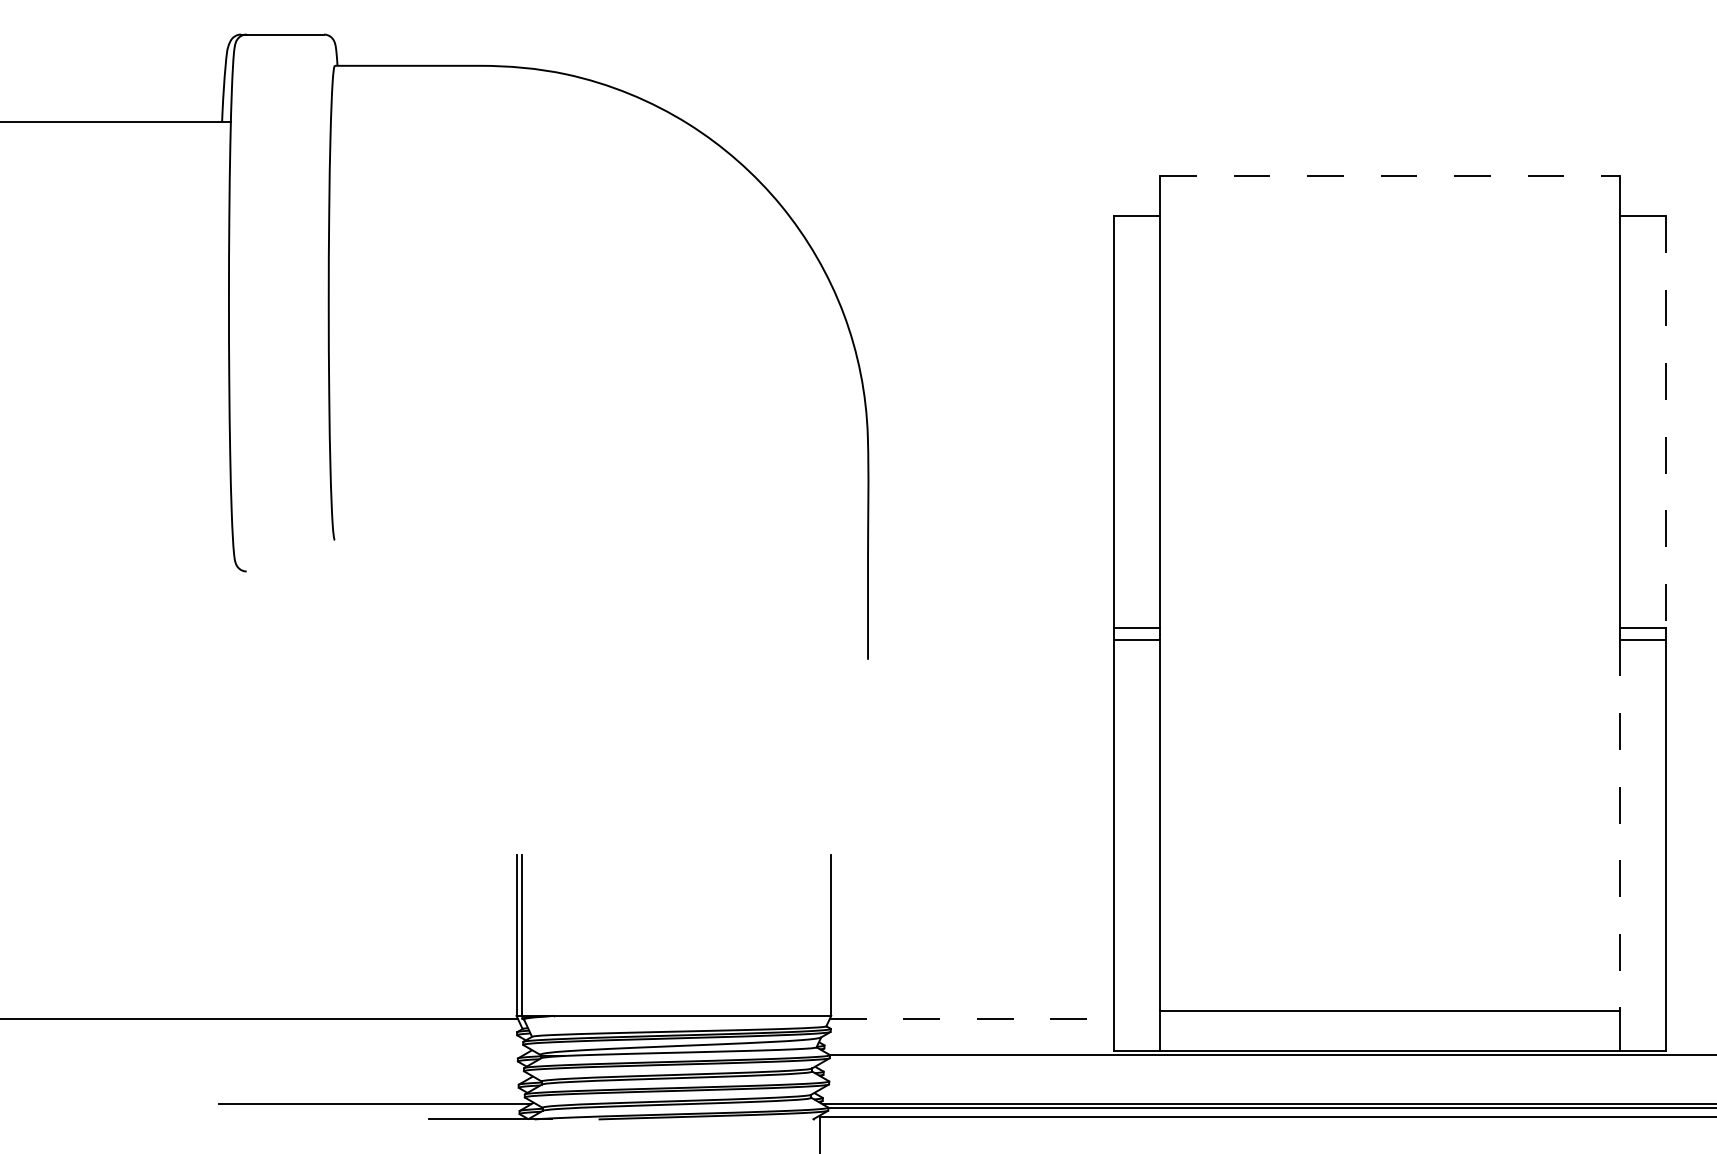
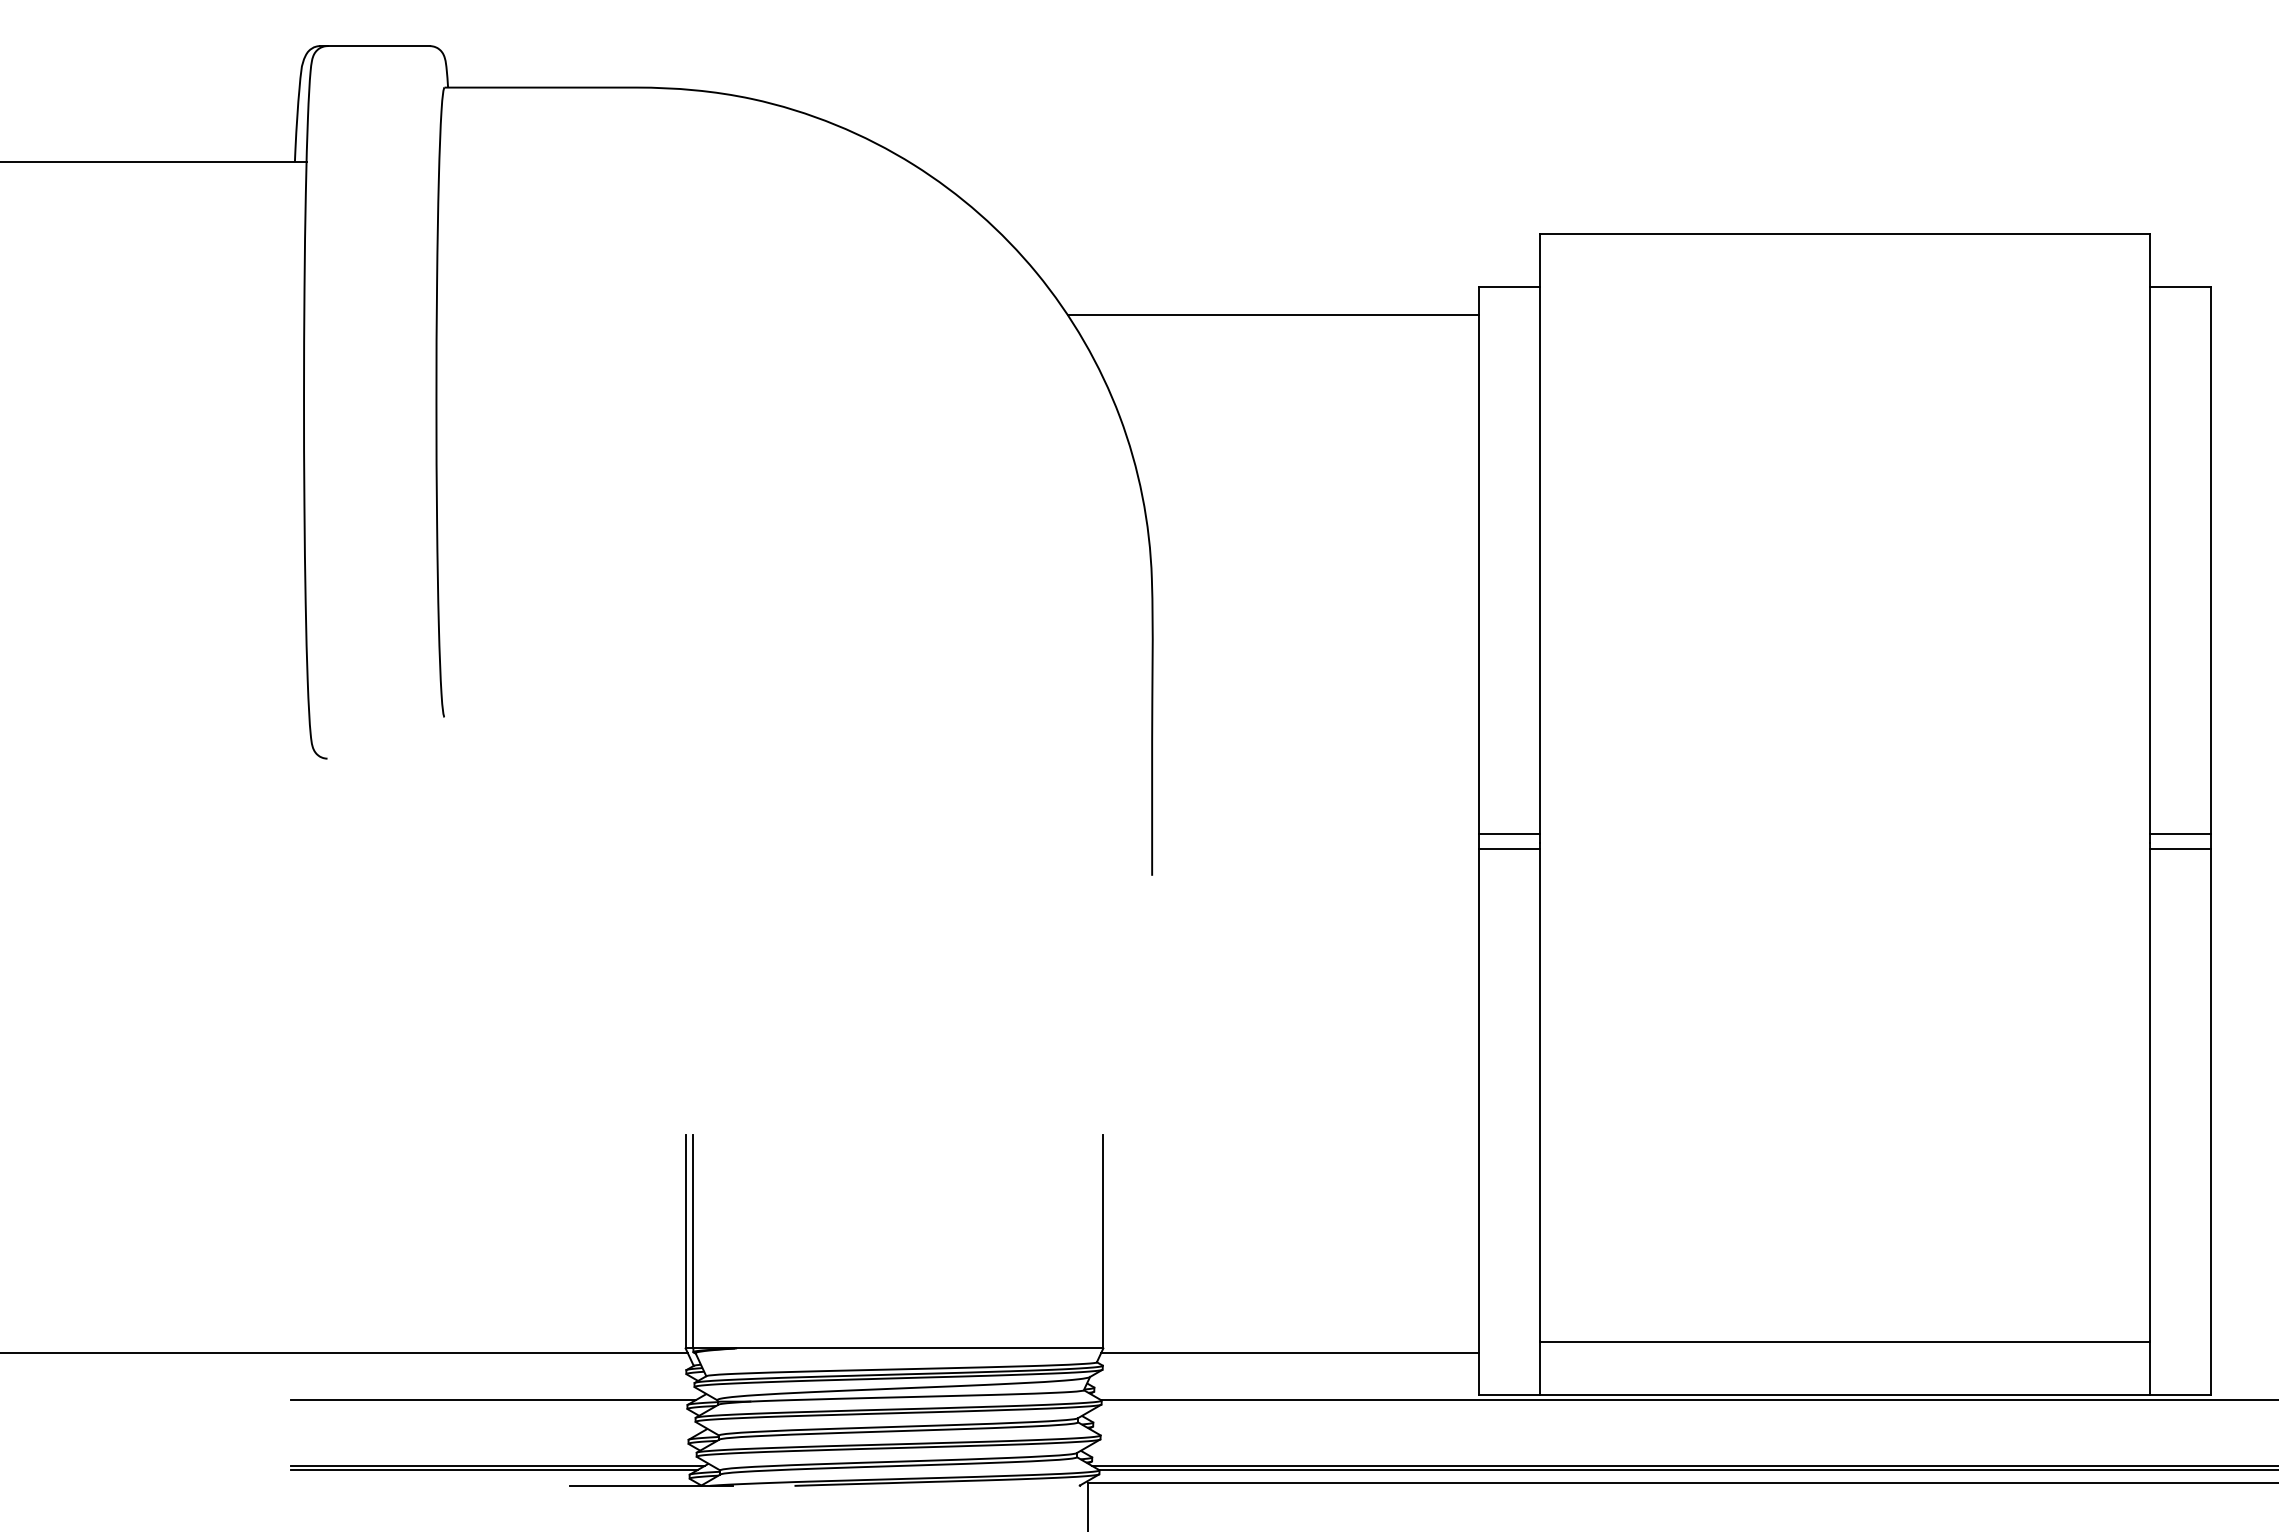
line: (1390, 175) -> (1845, 233), dashed -> solid
line: (959, 237) -> (1273, 315), added
line: (1665, 422) -> (2210, 561), dashed -> solid
line: (1619, 825) -> (2149, 1095), dashed -> solid
line: (972, 1018) -> (1290, 1352), dashed -> solid
line: (371, 1055) -> (493, 1400), added
line: (371, 1107) -> (493, 1470), added

